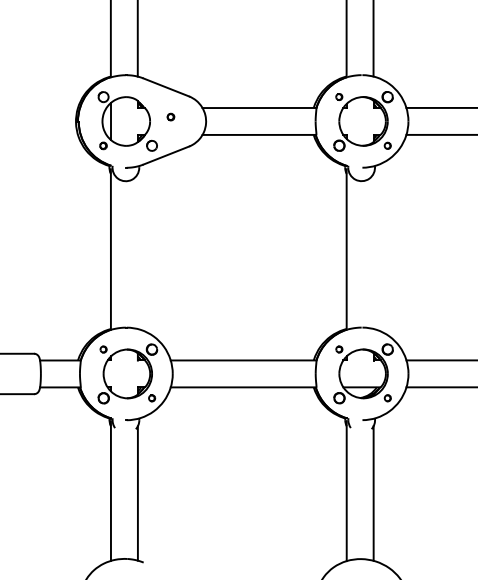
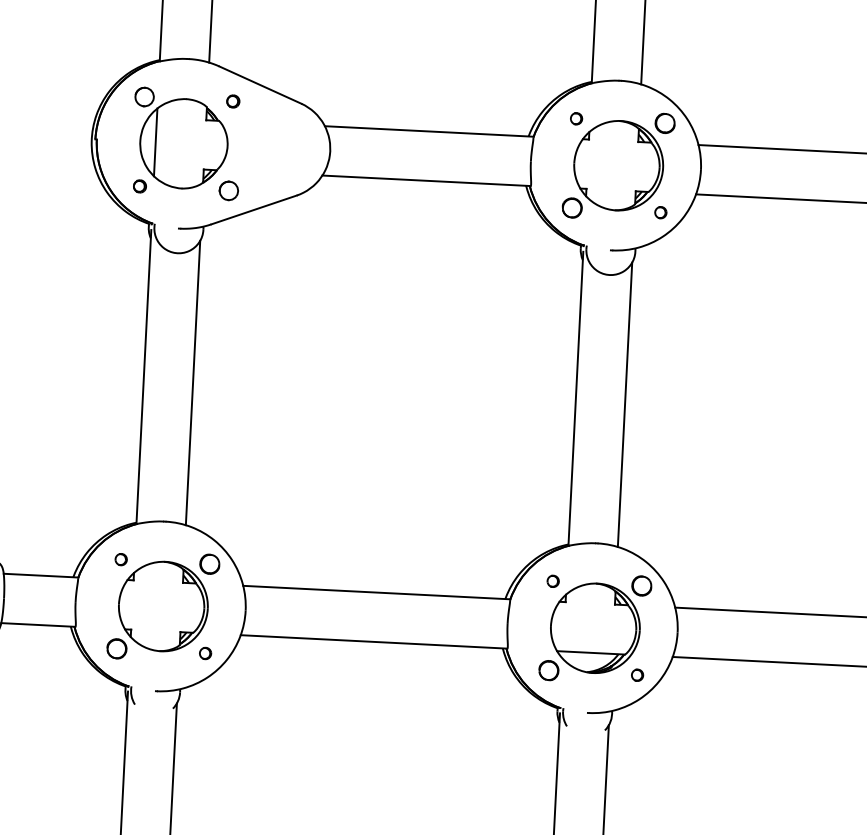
part: (170, 116) -> (232, 100), moved
line: (373, 250) -> (624, 403), added
line: (137, 251) -> (192, 383), added

